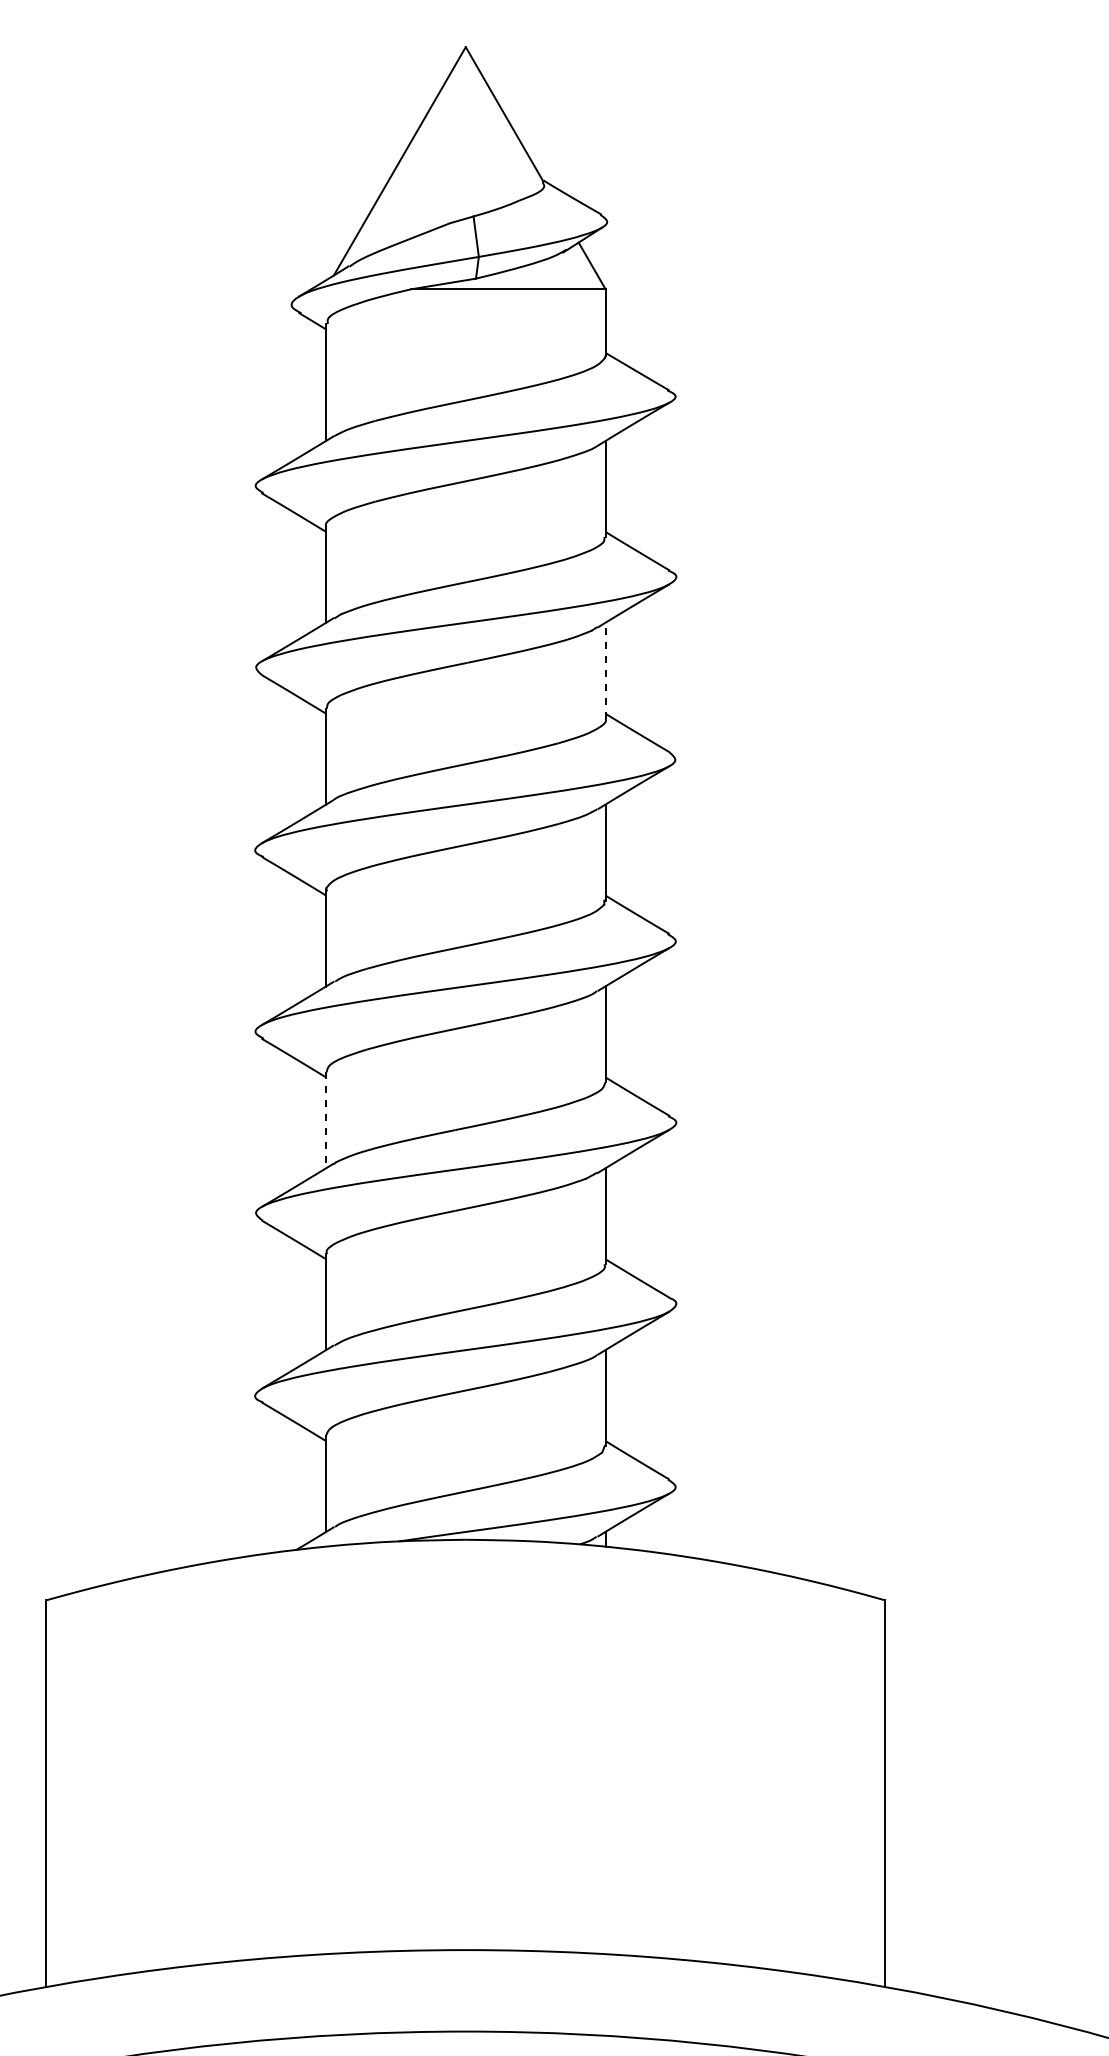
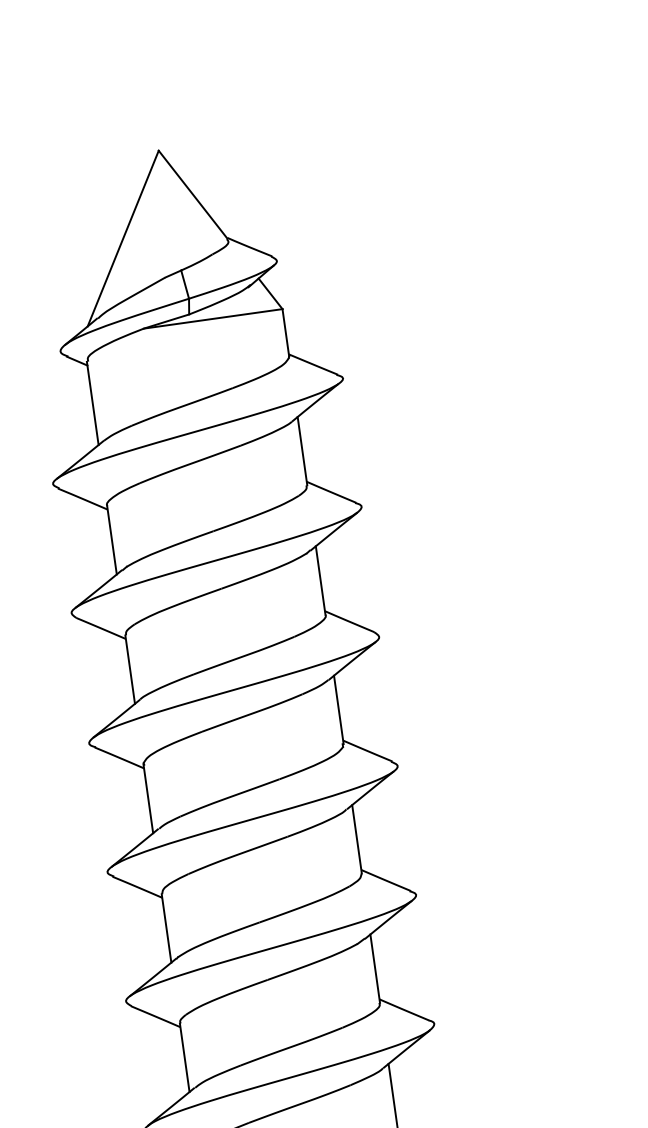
line: (605, 670) -> (320, 580), dashed -> solid
line: (325, 1120) -> (166, 928), dashed -> solid

